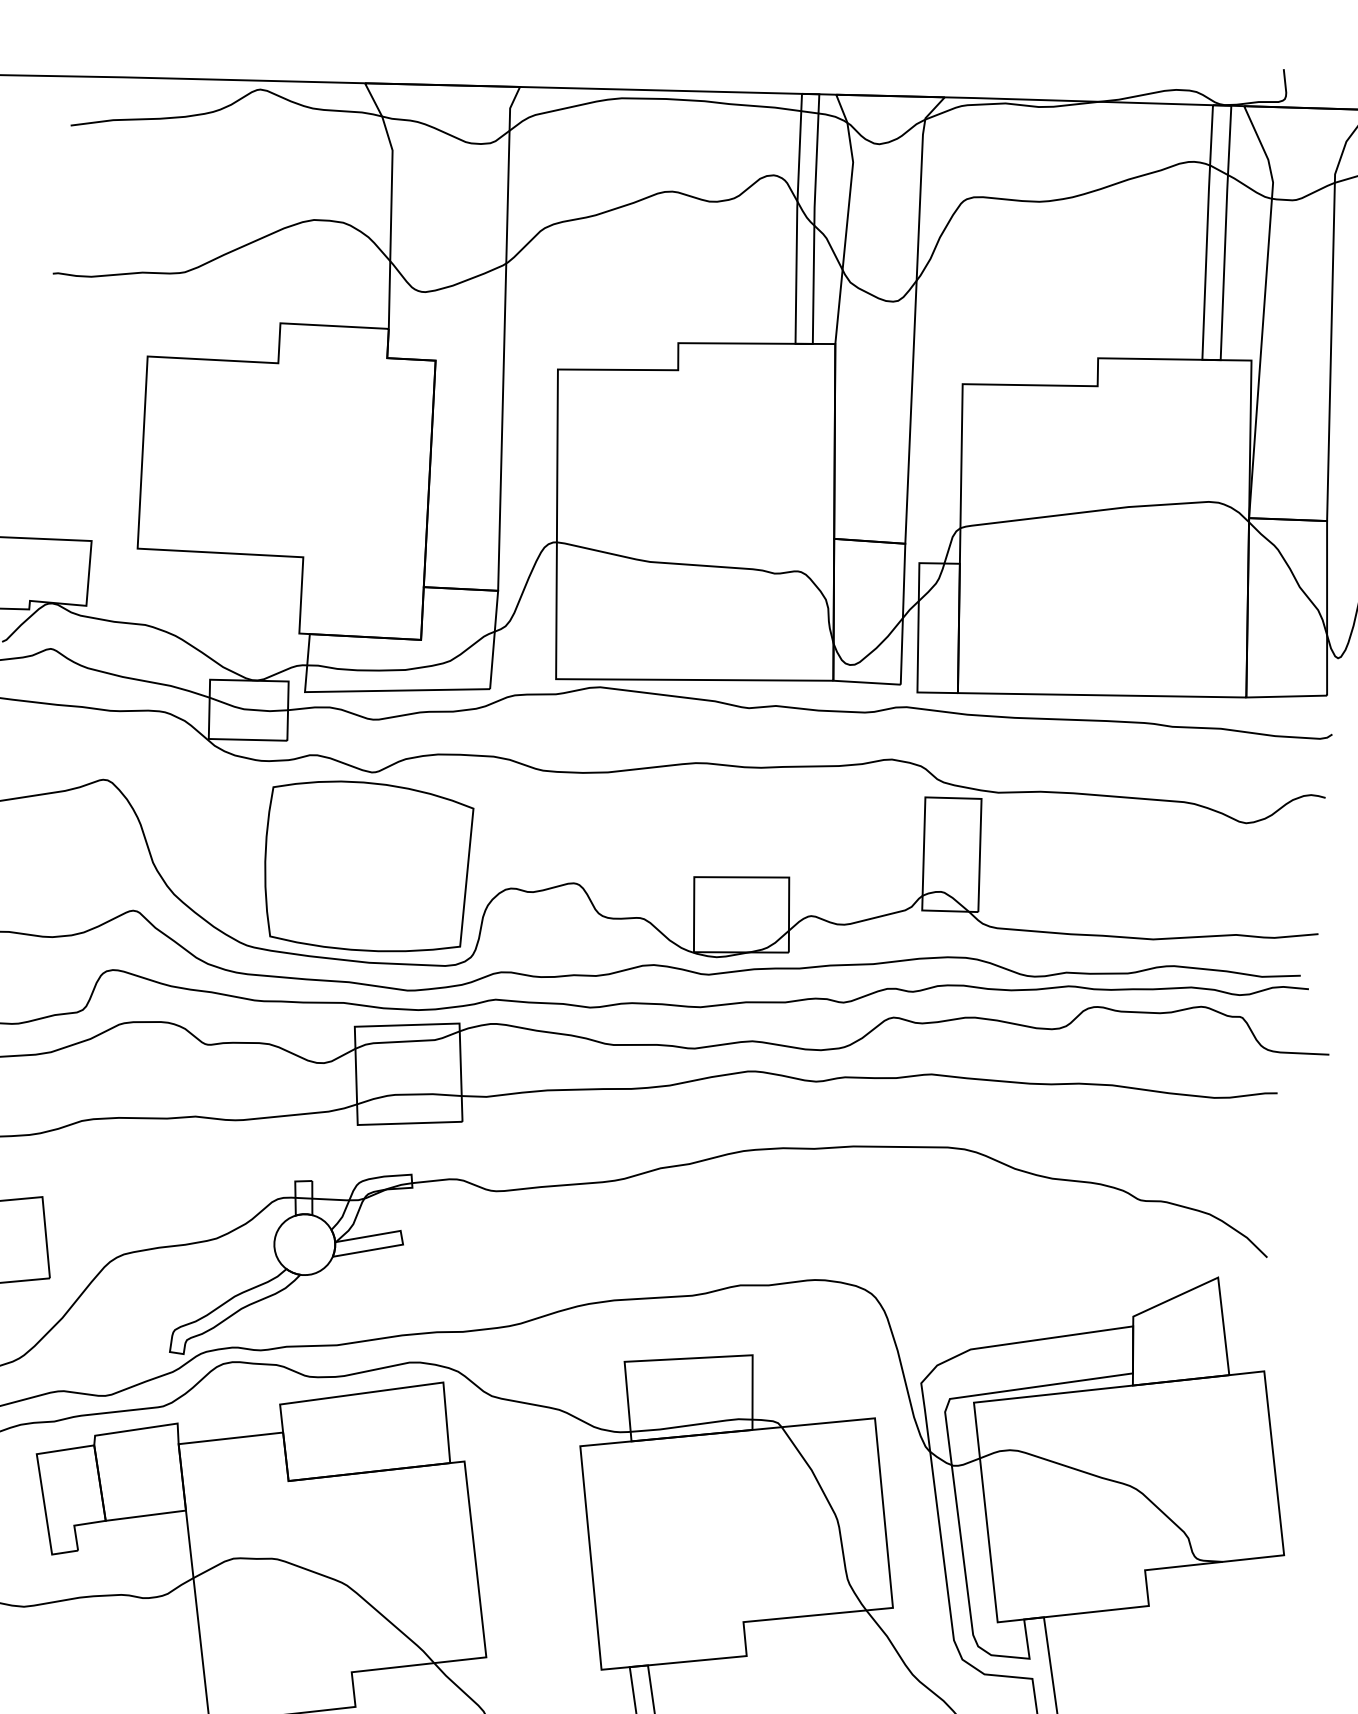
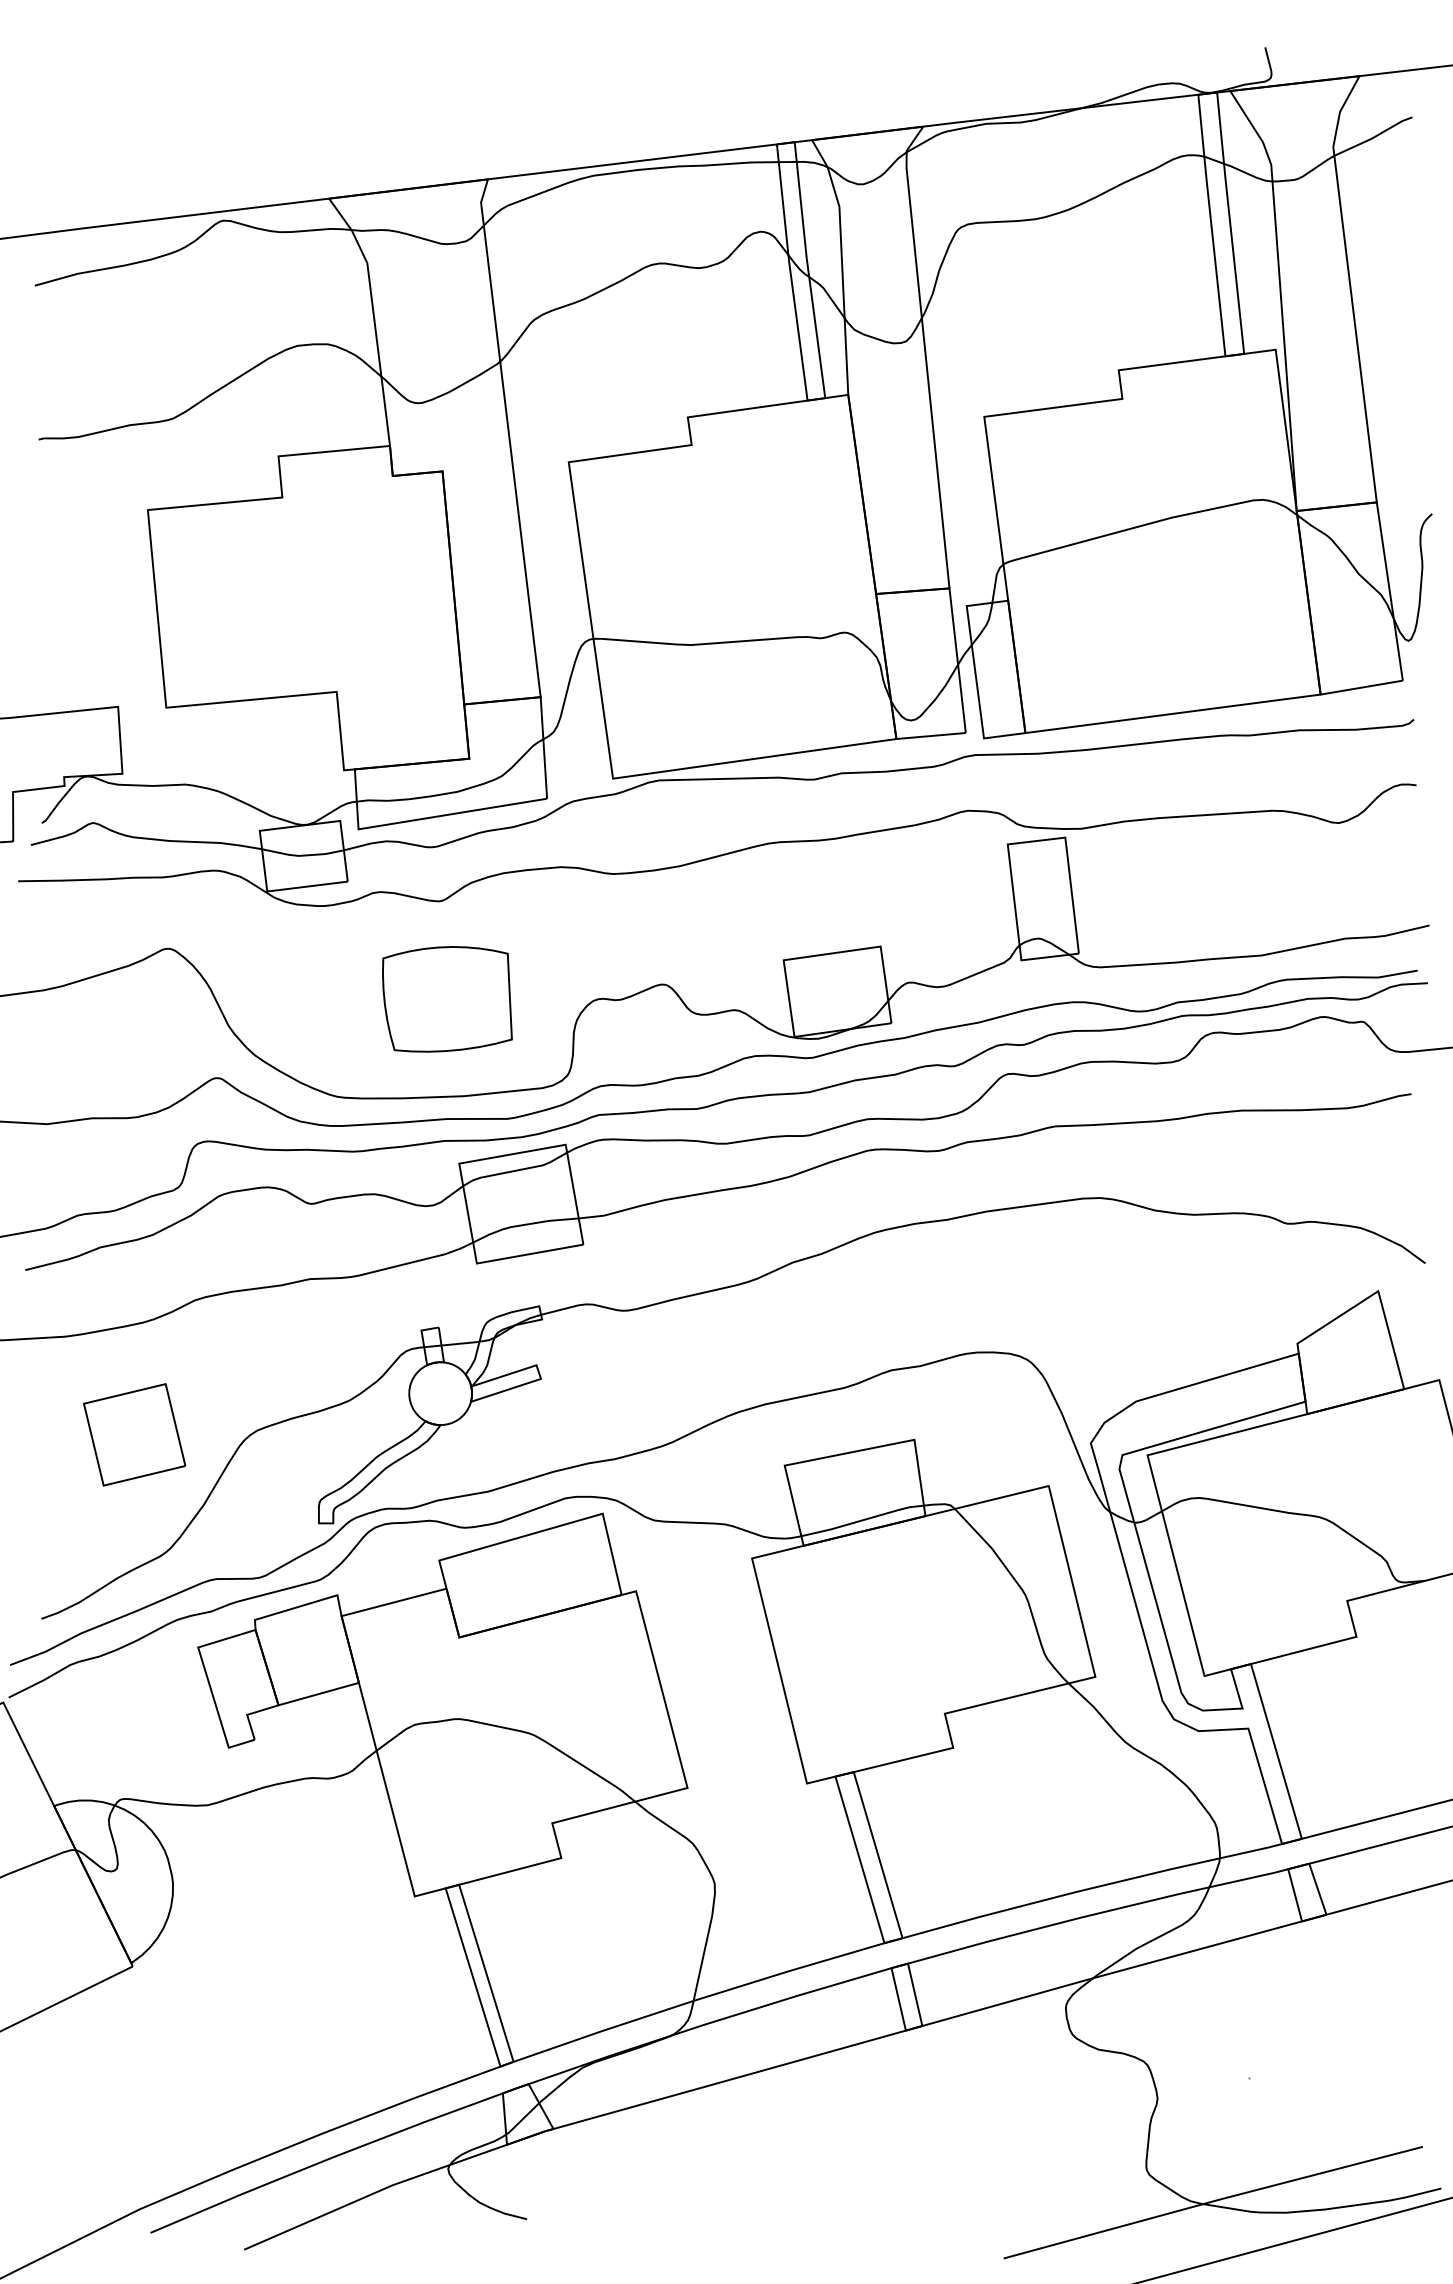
part: (366, 867) -> (447, 999), size x0.6

